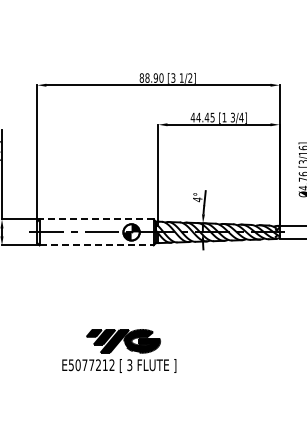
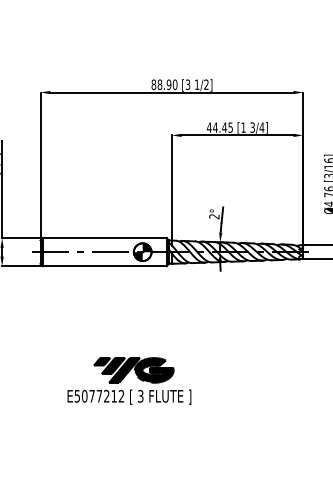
text: (197, 199) -> (214, 216), 4° -> 2°
line: (96, 219) -> (104, 238), dashed -> solid
line: (97, 245) -> (105, 266), dashed -> solid

